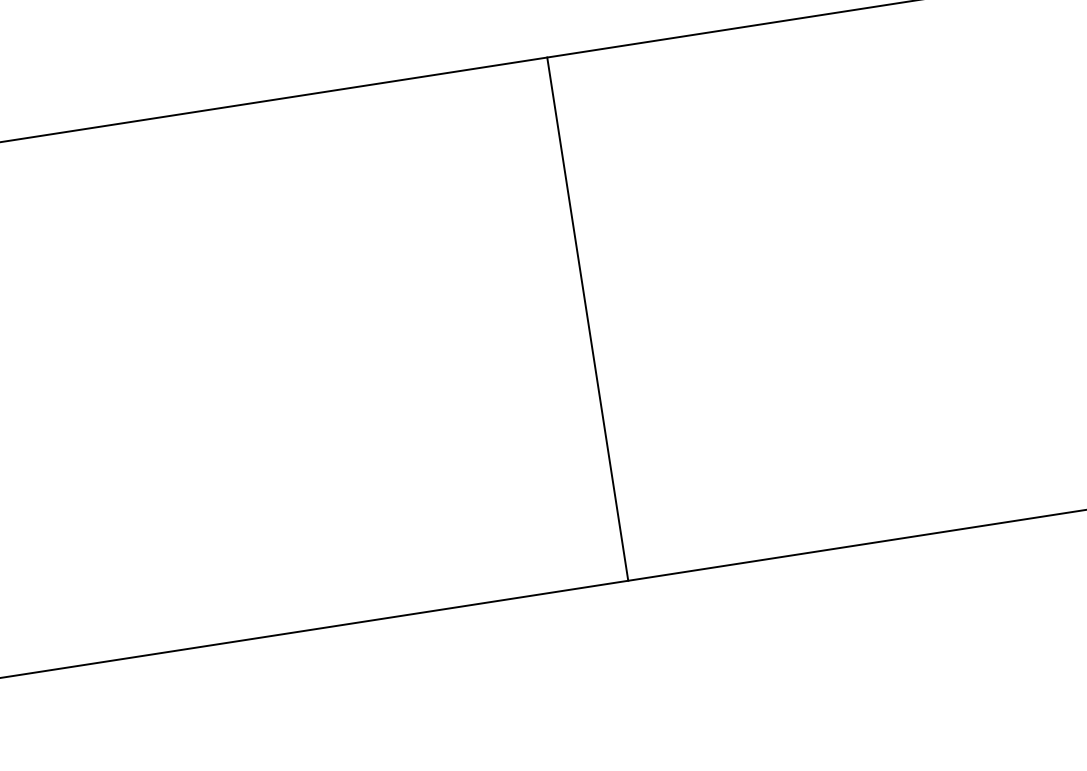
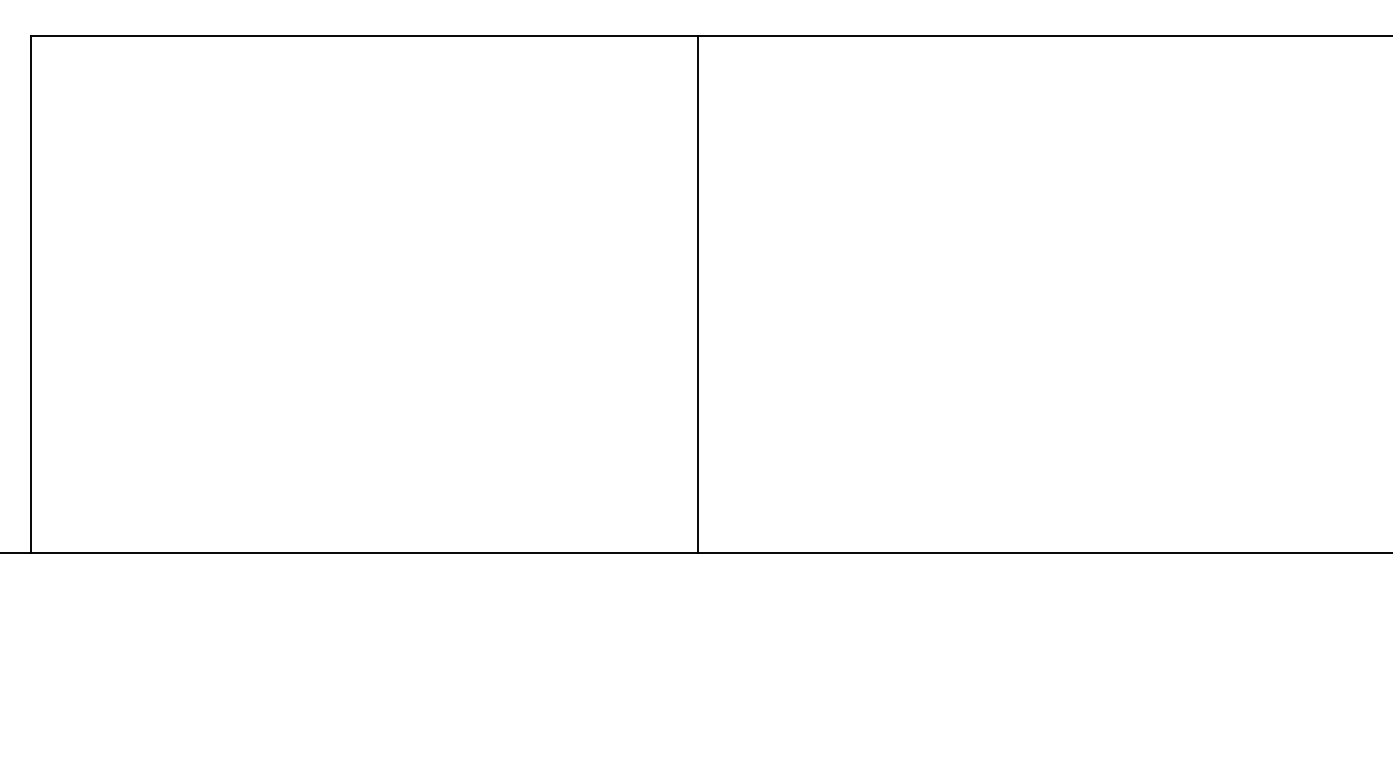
line: (587, 319) -> (697, 294), moved

